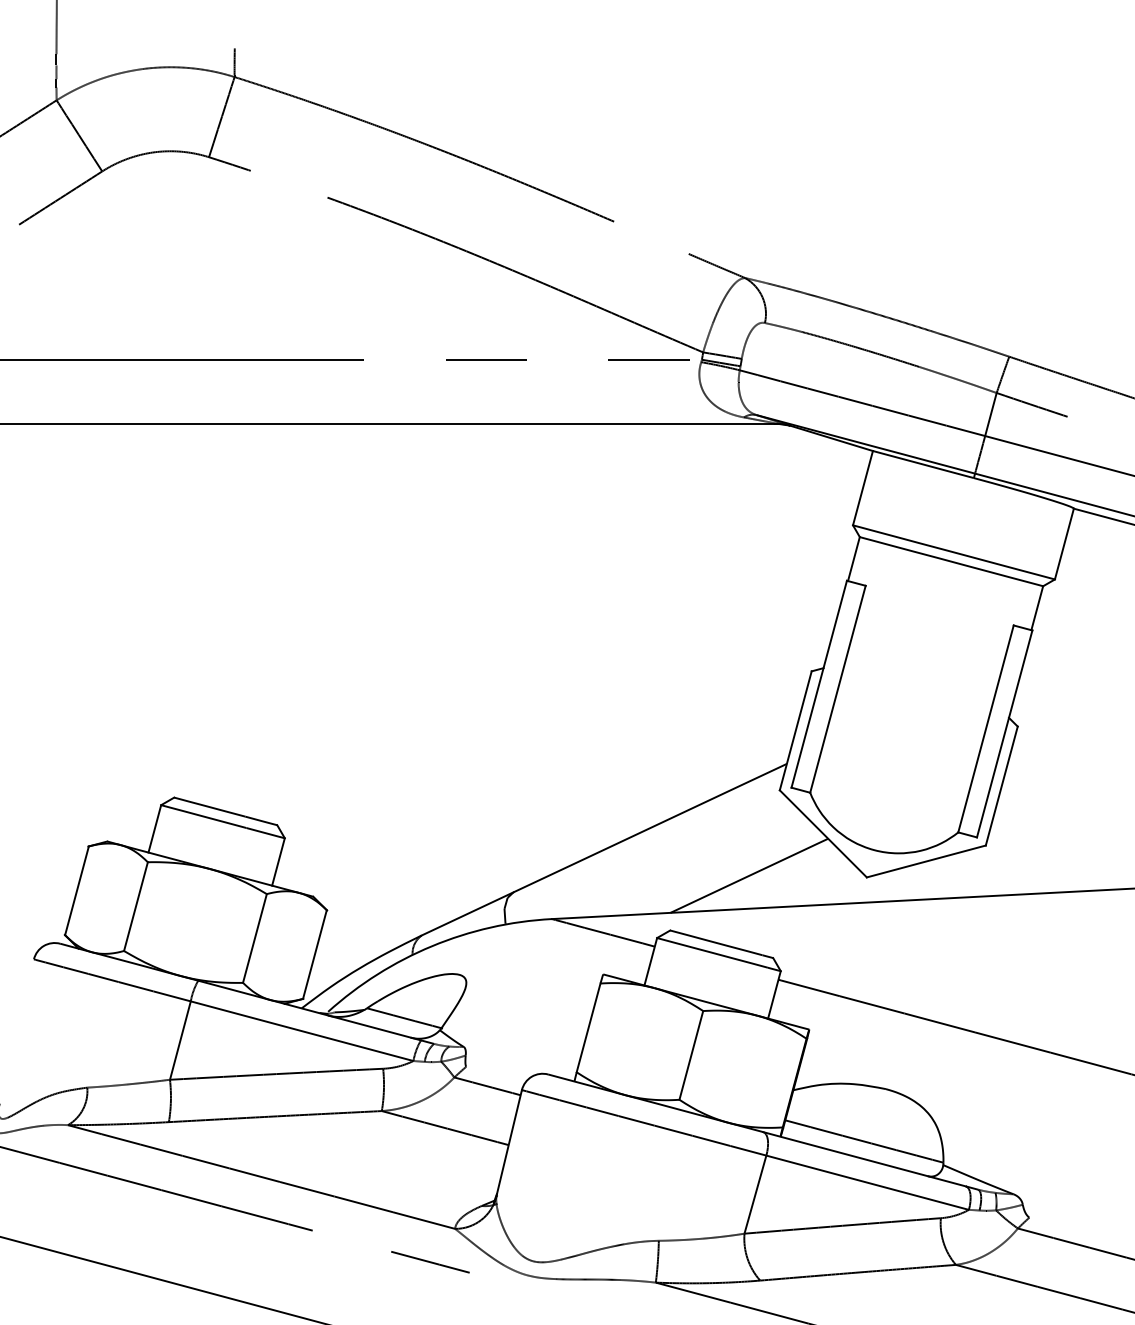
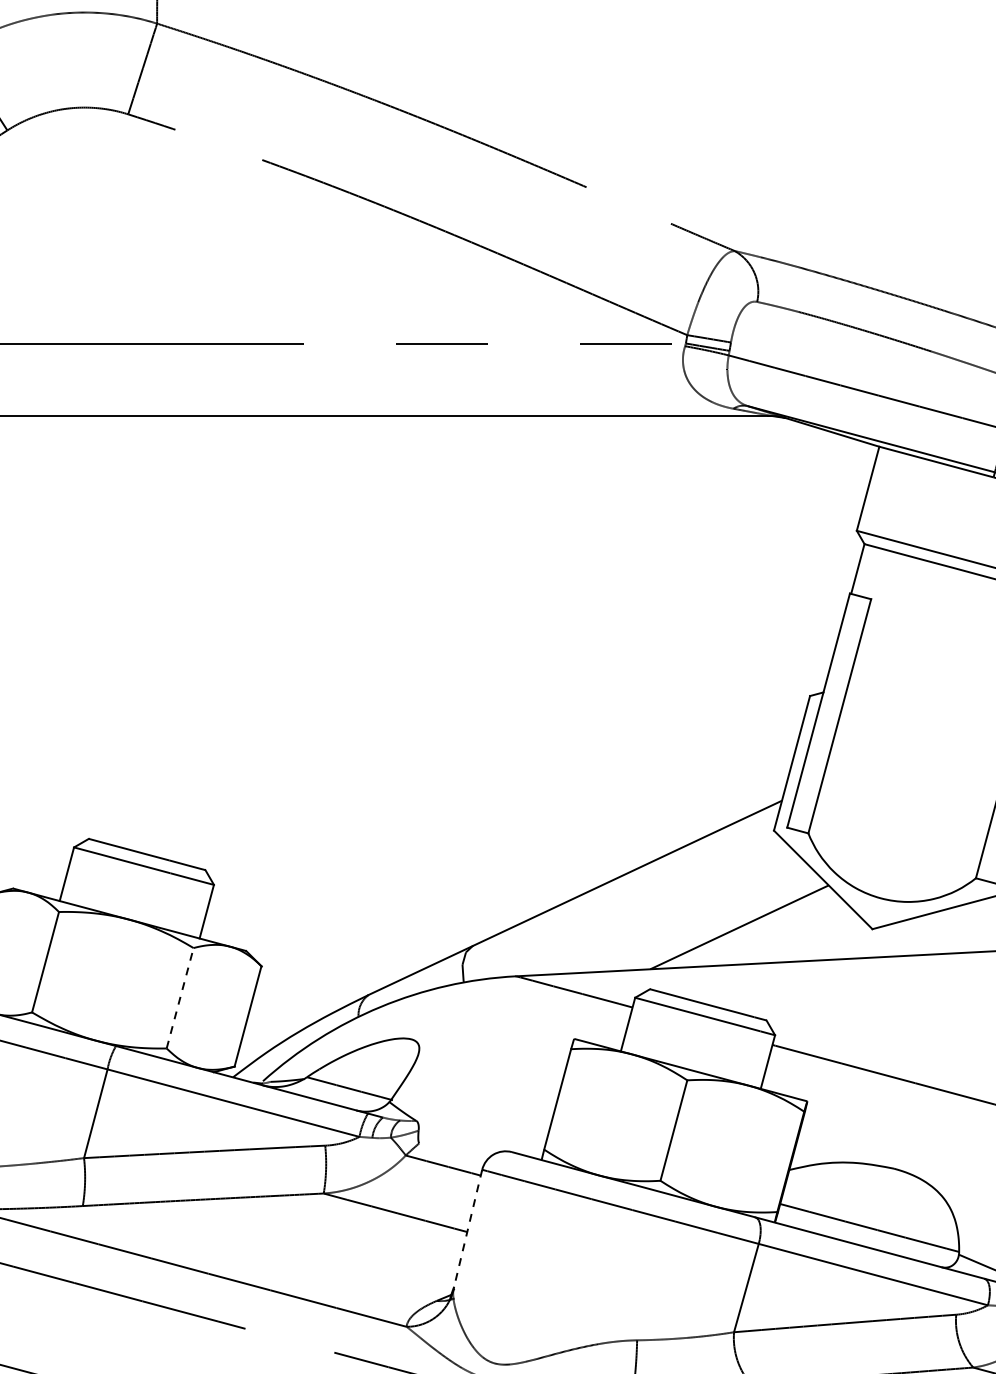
line: (254, 938) -> (179, 998), solid -> dashed
line: (509, 1143) -> (468, 1230), solid -> dashed

